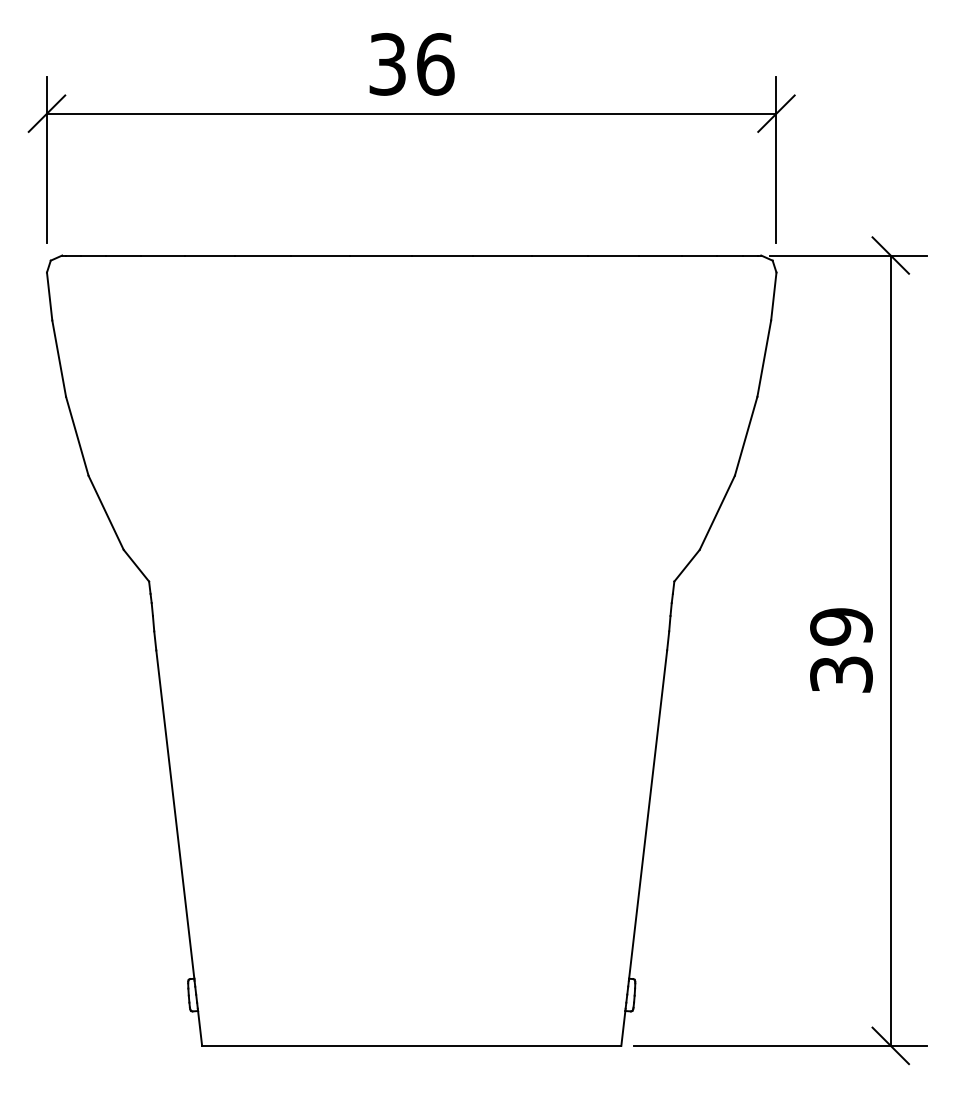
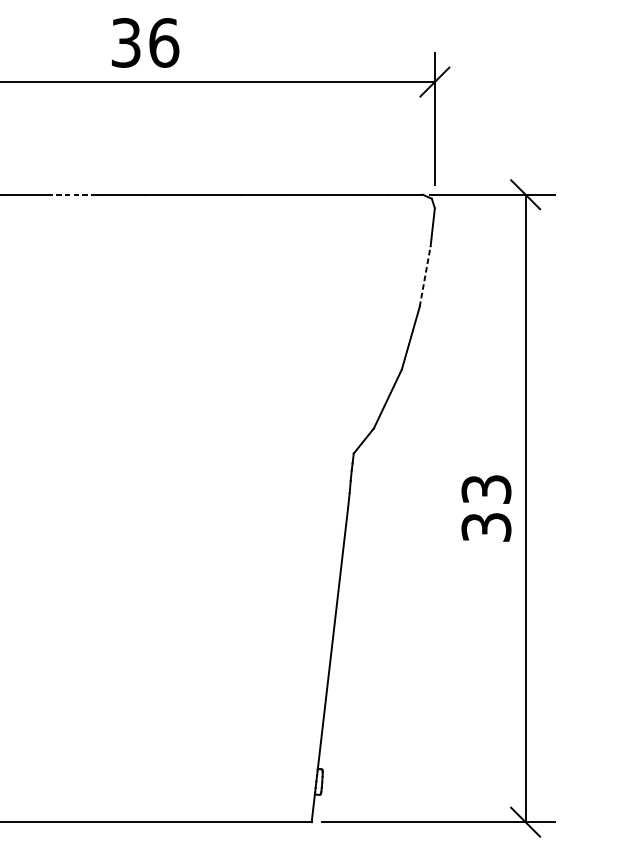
line: (320, 255) -> (72, 194), solid -> dashed
line: (764, 358) -> (425, 276), solid -> dashed
text: (841, 626) -> (486, 489), 39 -> 33

